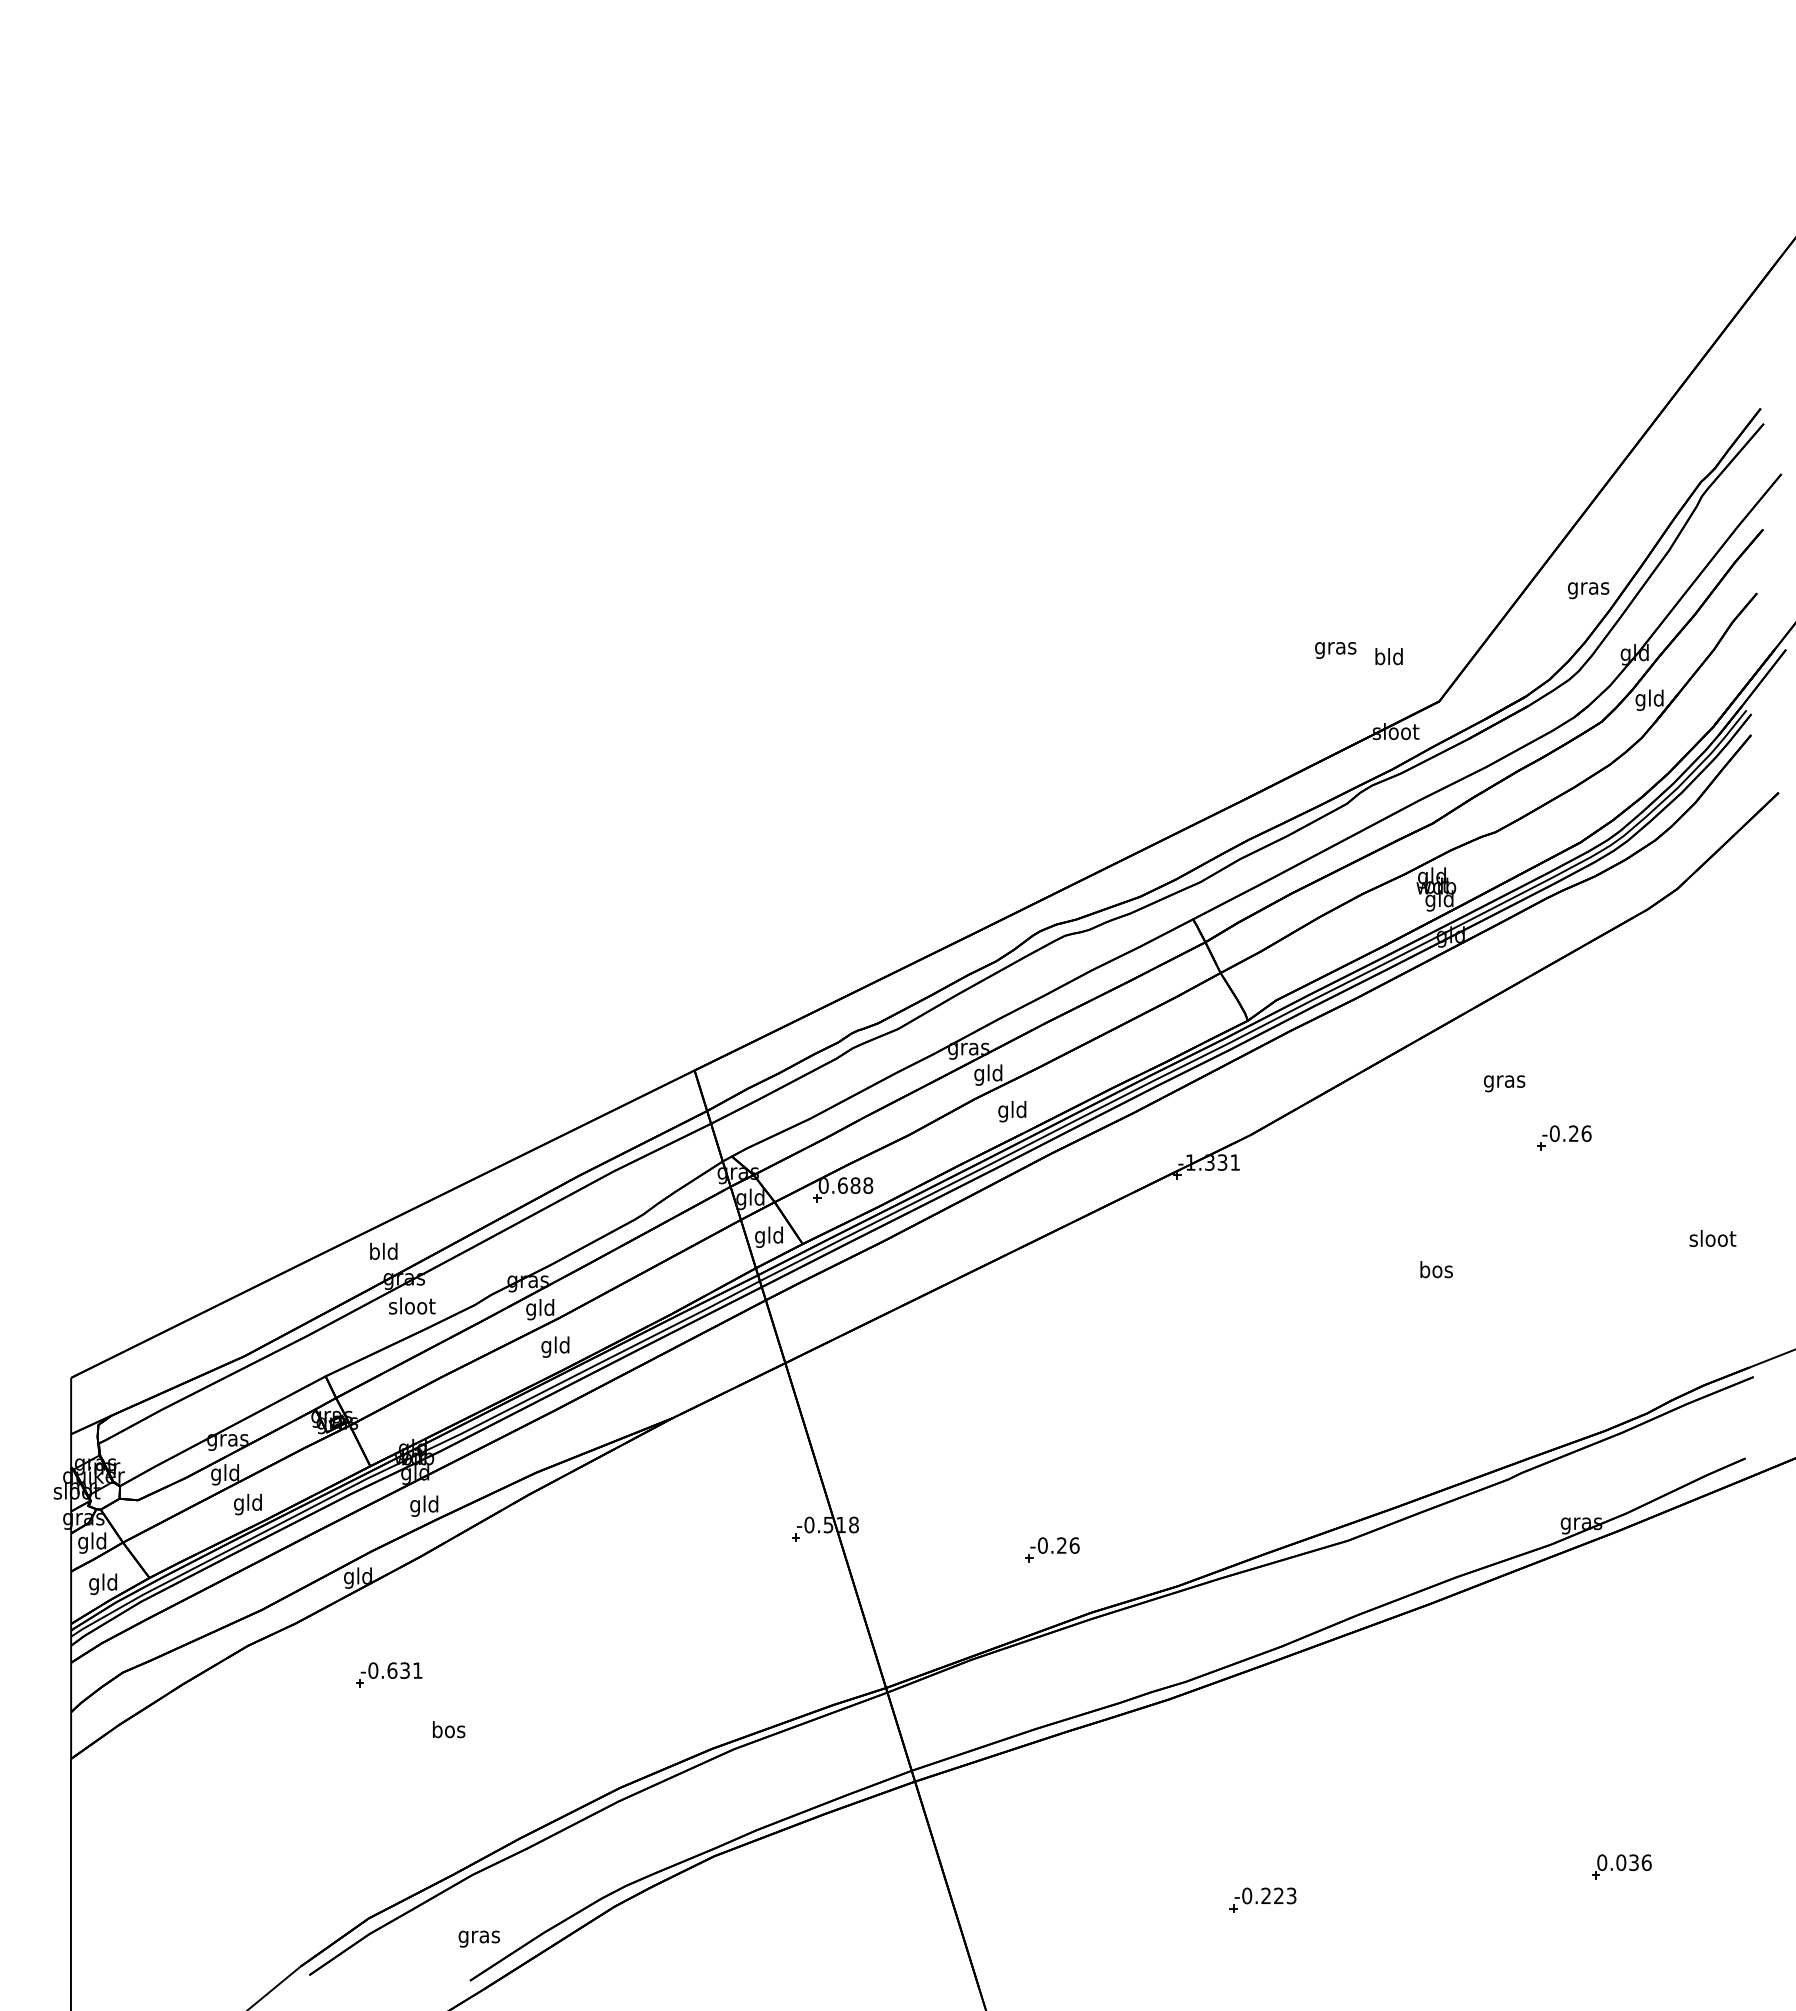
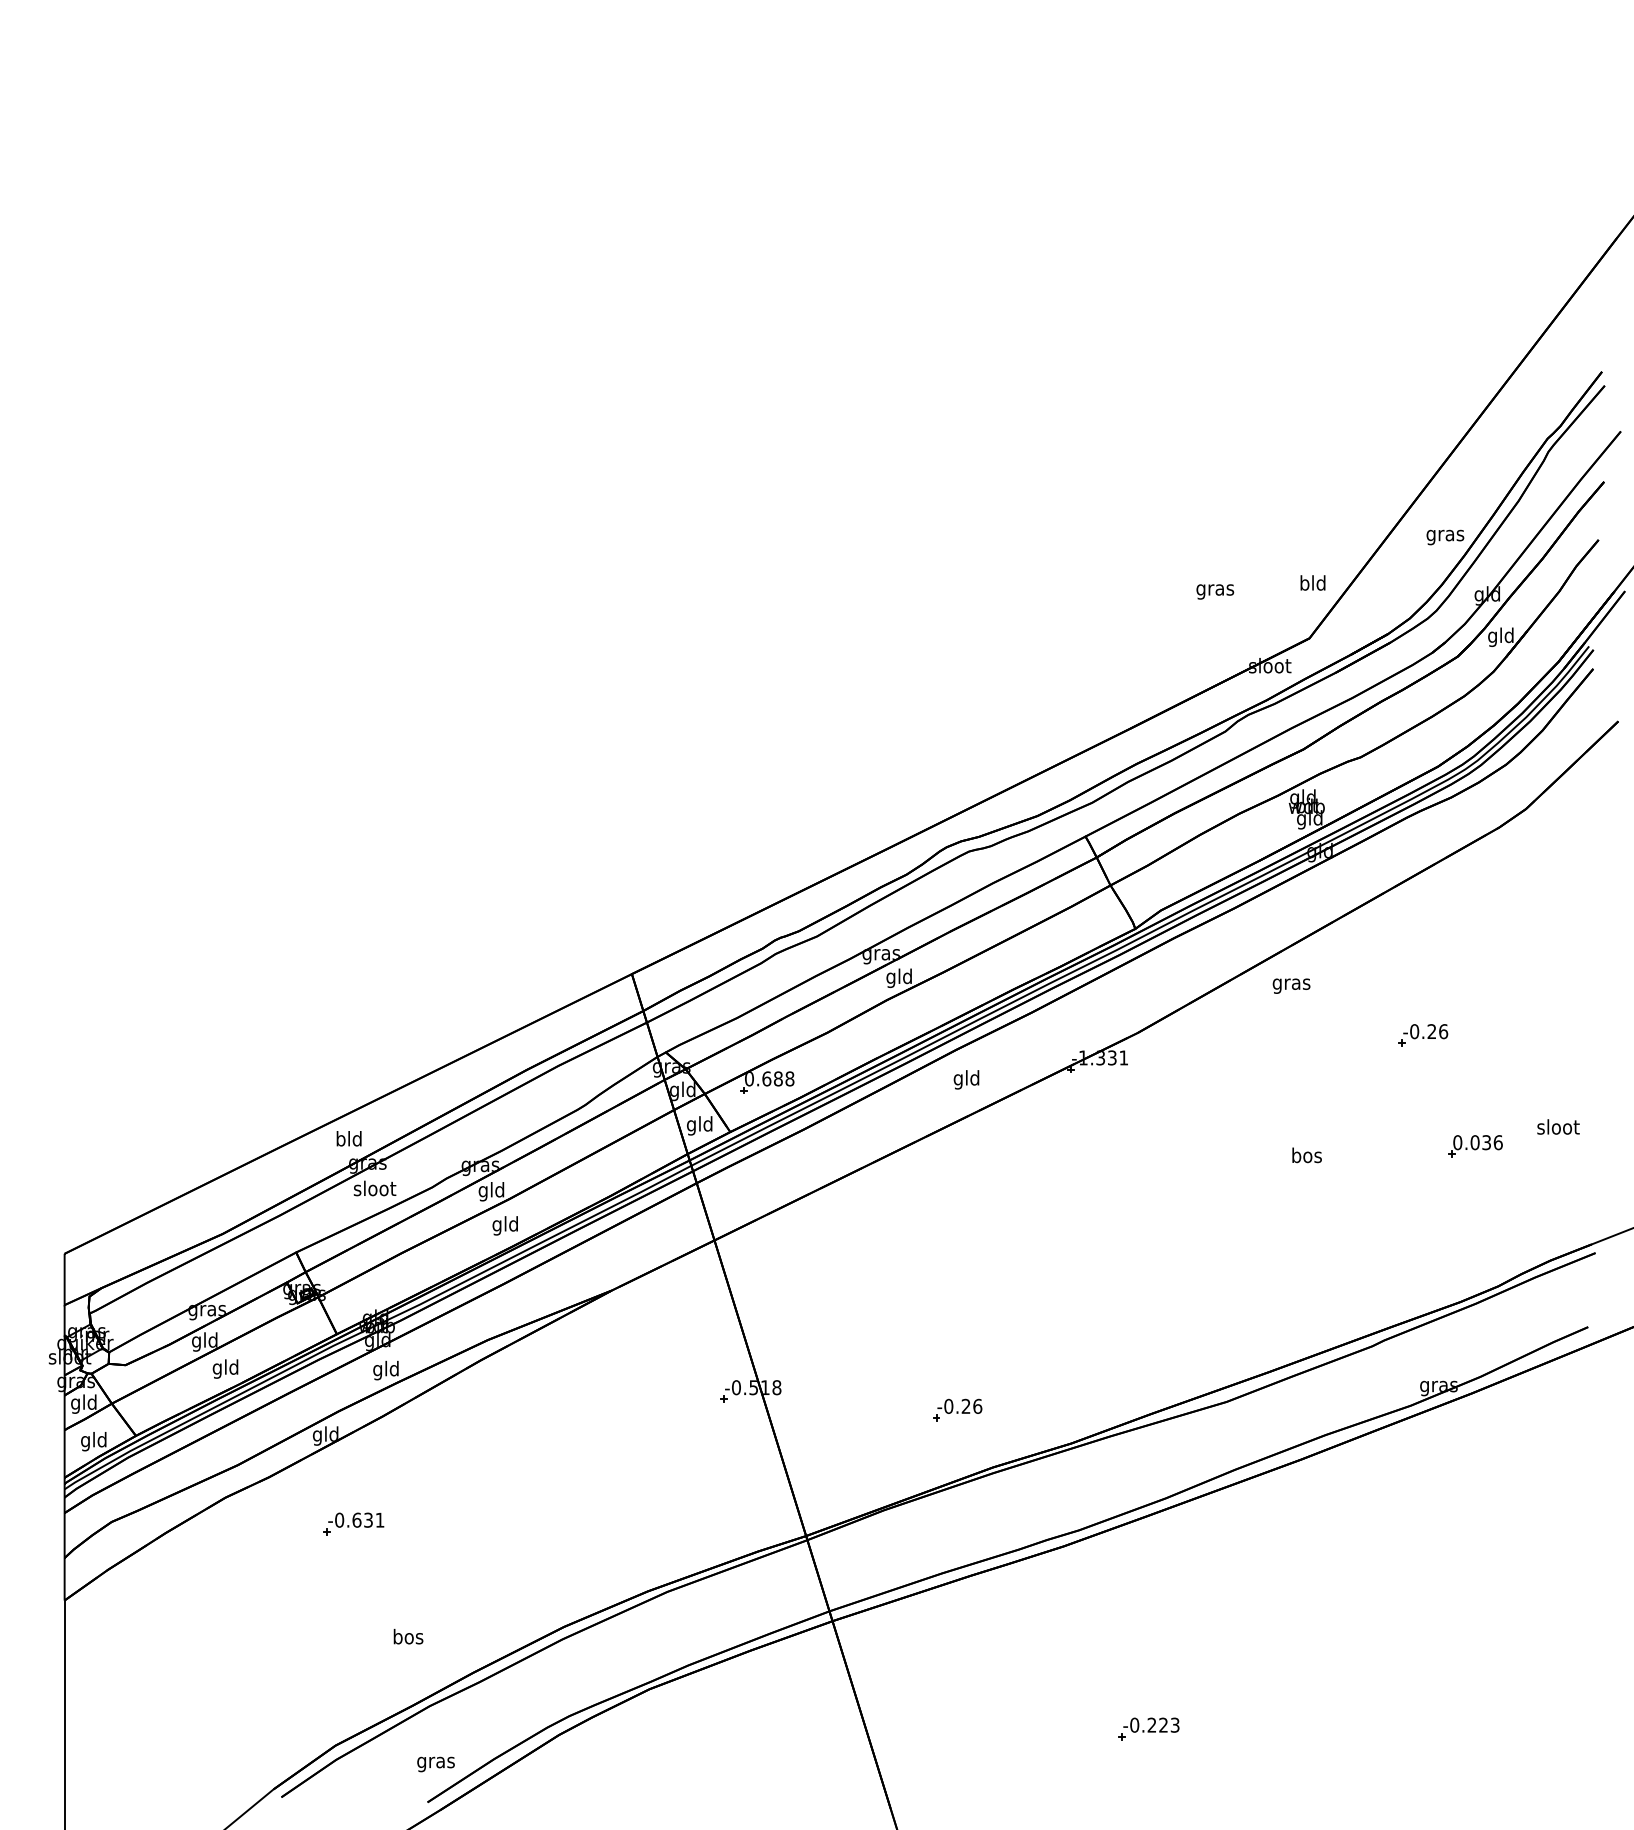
text: (1388, 656) -> (1312, 582), moved
text: (1504, 1083) -> (1291, 985), moved
text: (1012, 1111) -> (966, 1079), moved
text: (449, 1729) -> (408, 1636), moved
part: (1621, 1866) -> (1475, 1146), moved

